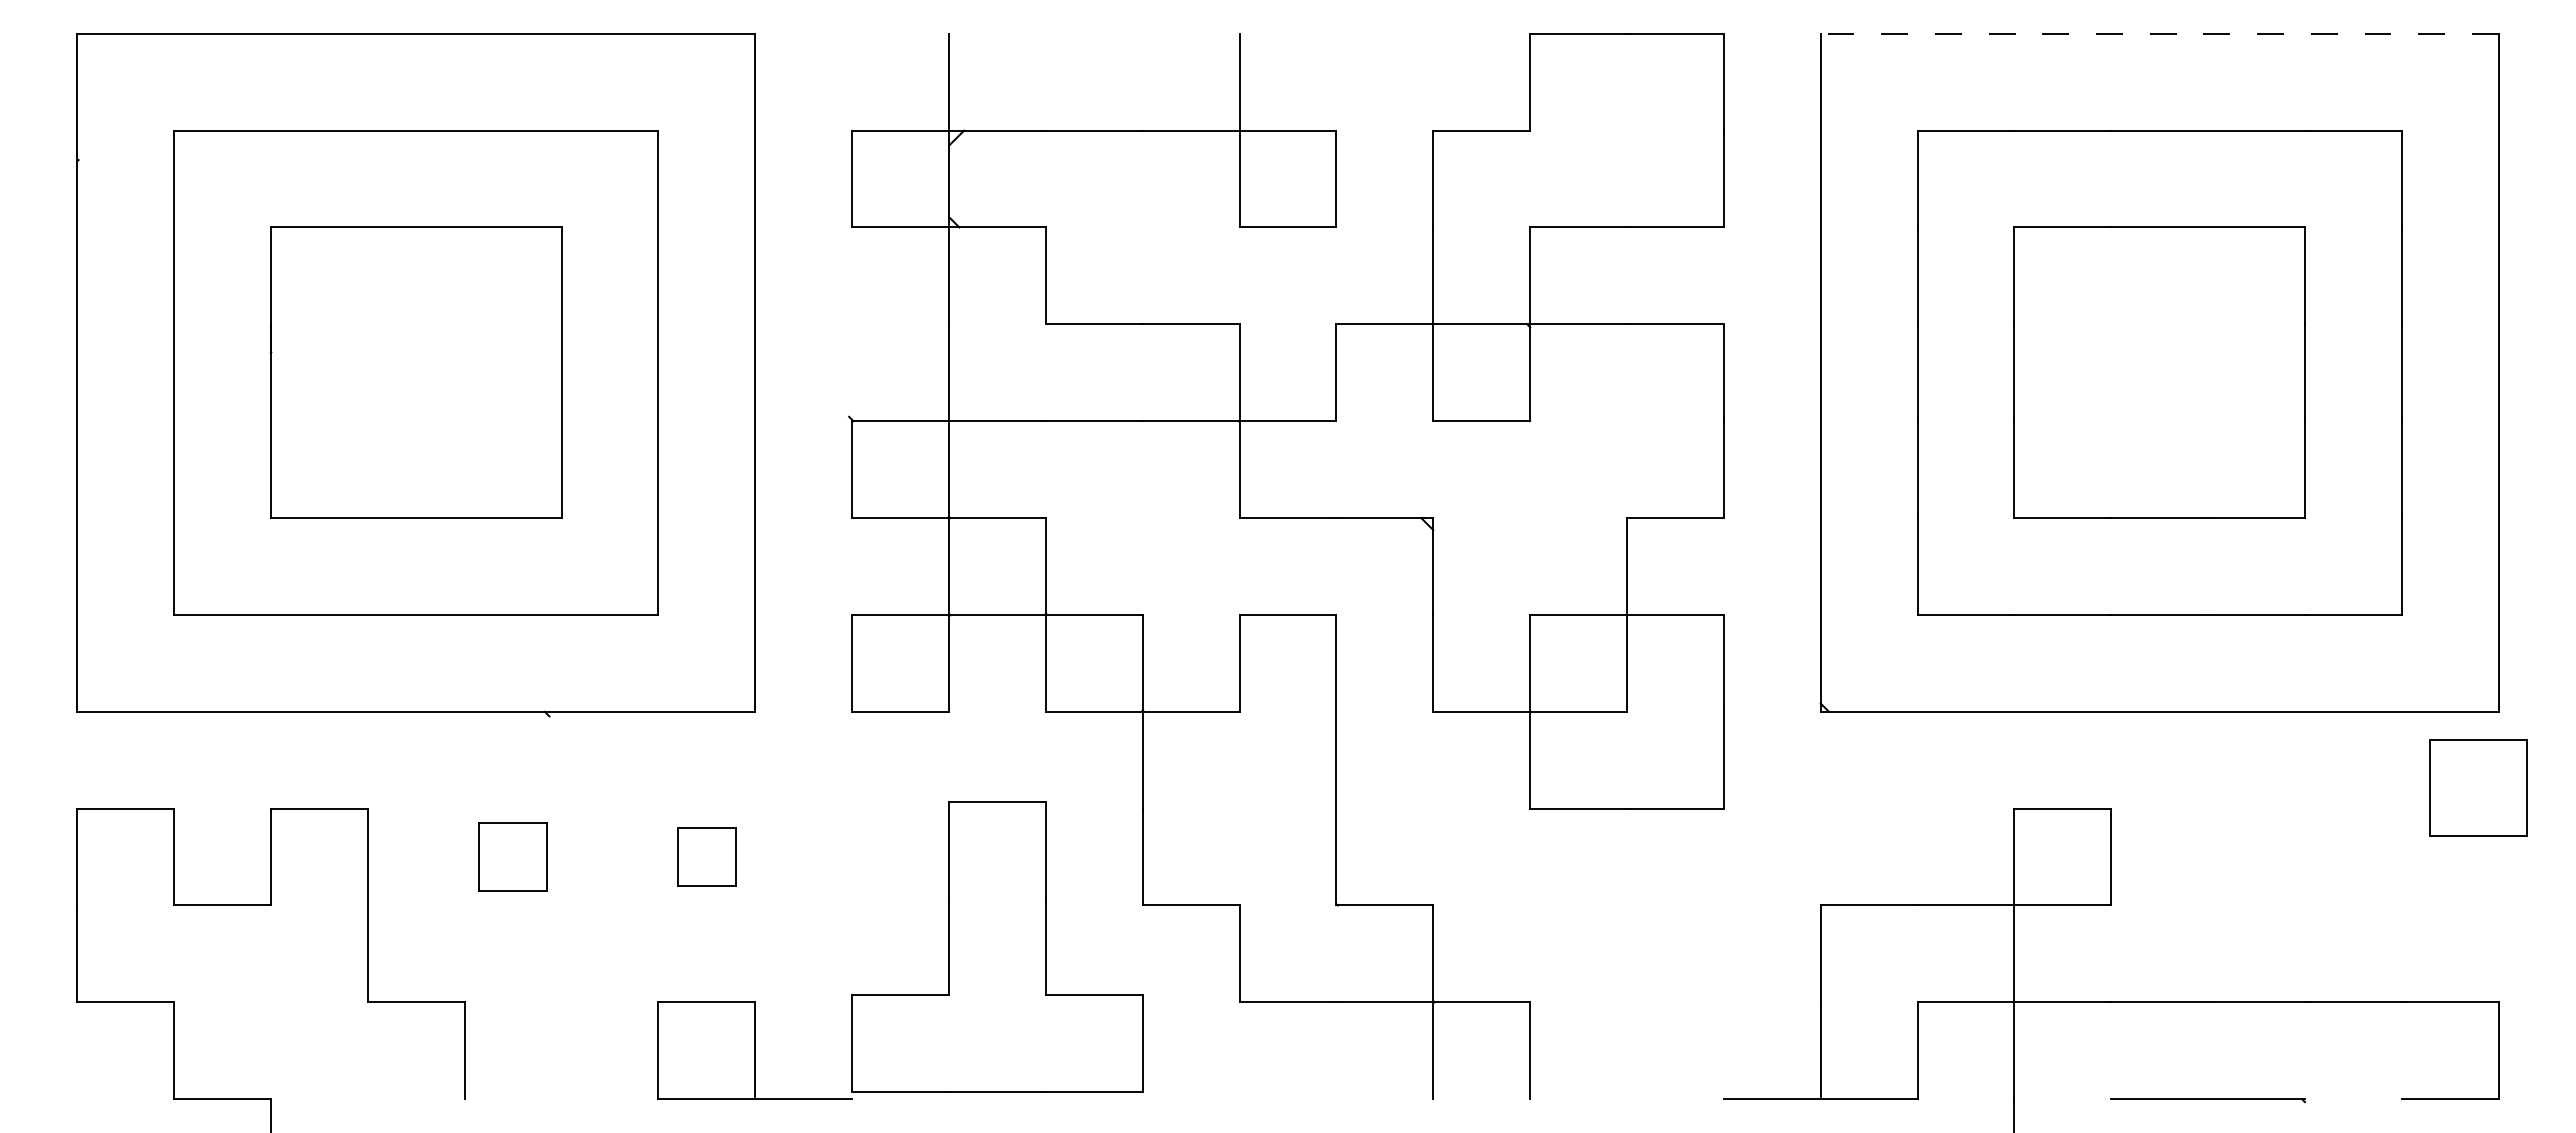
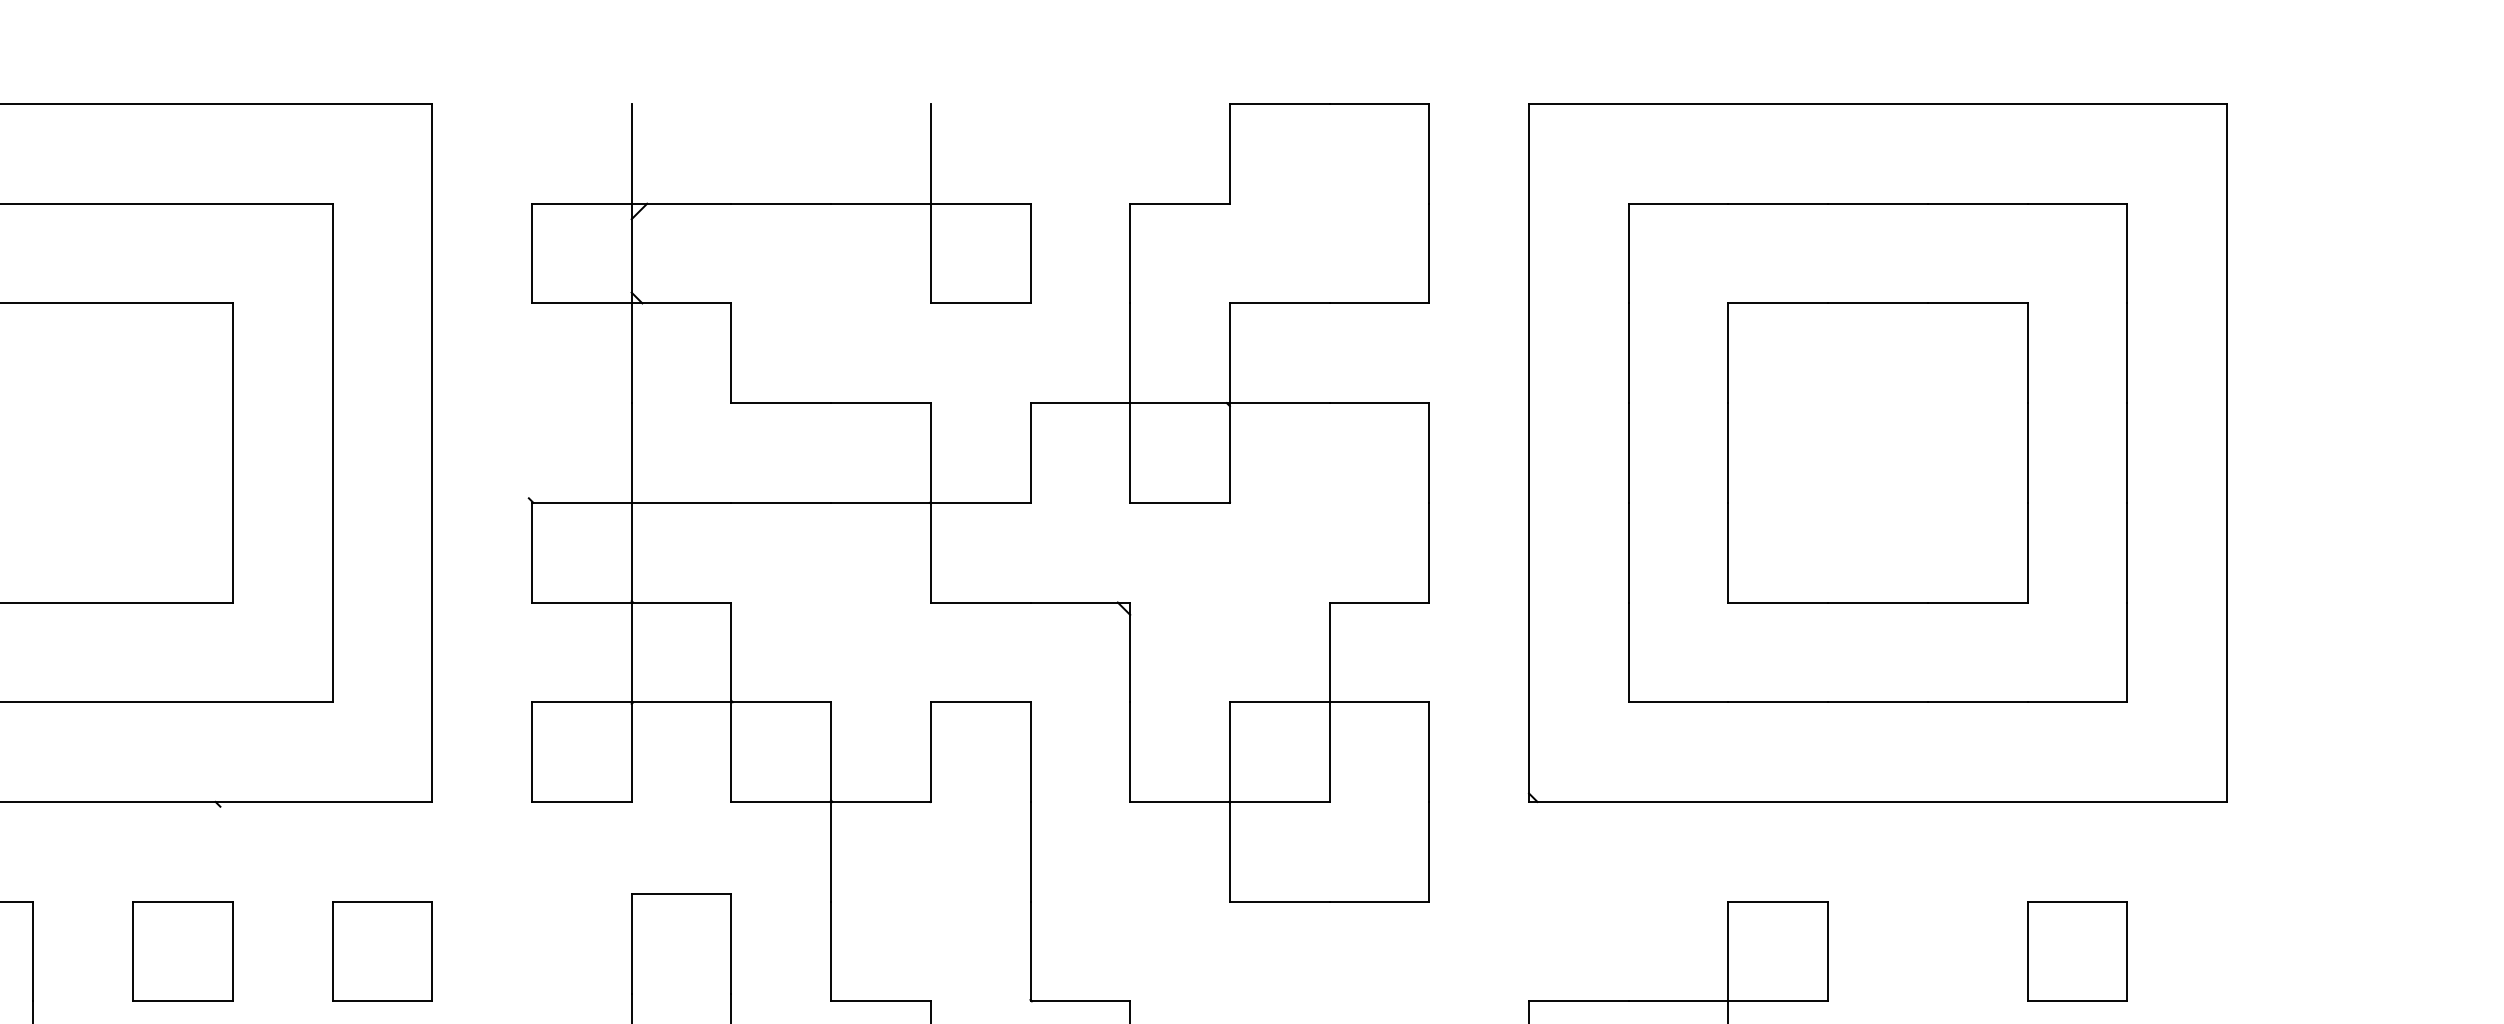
line: (2159, 33) -> (1877, 103), dashed -> solid
part: (2478, 787) -> (2077, 950), moved
part: (513, 856) -> (183, 950), size x1.43
part: (706, 856) -> (382, 950), size x1.67

